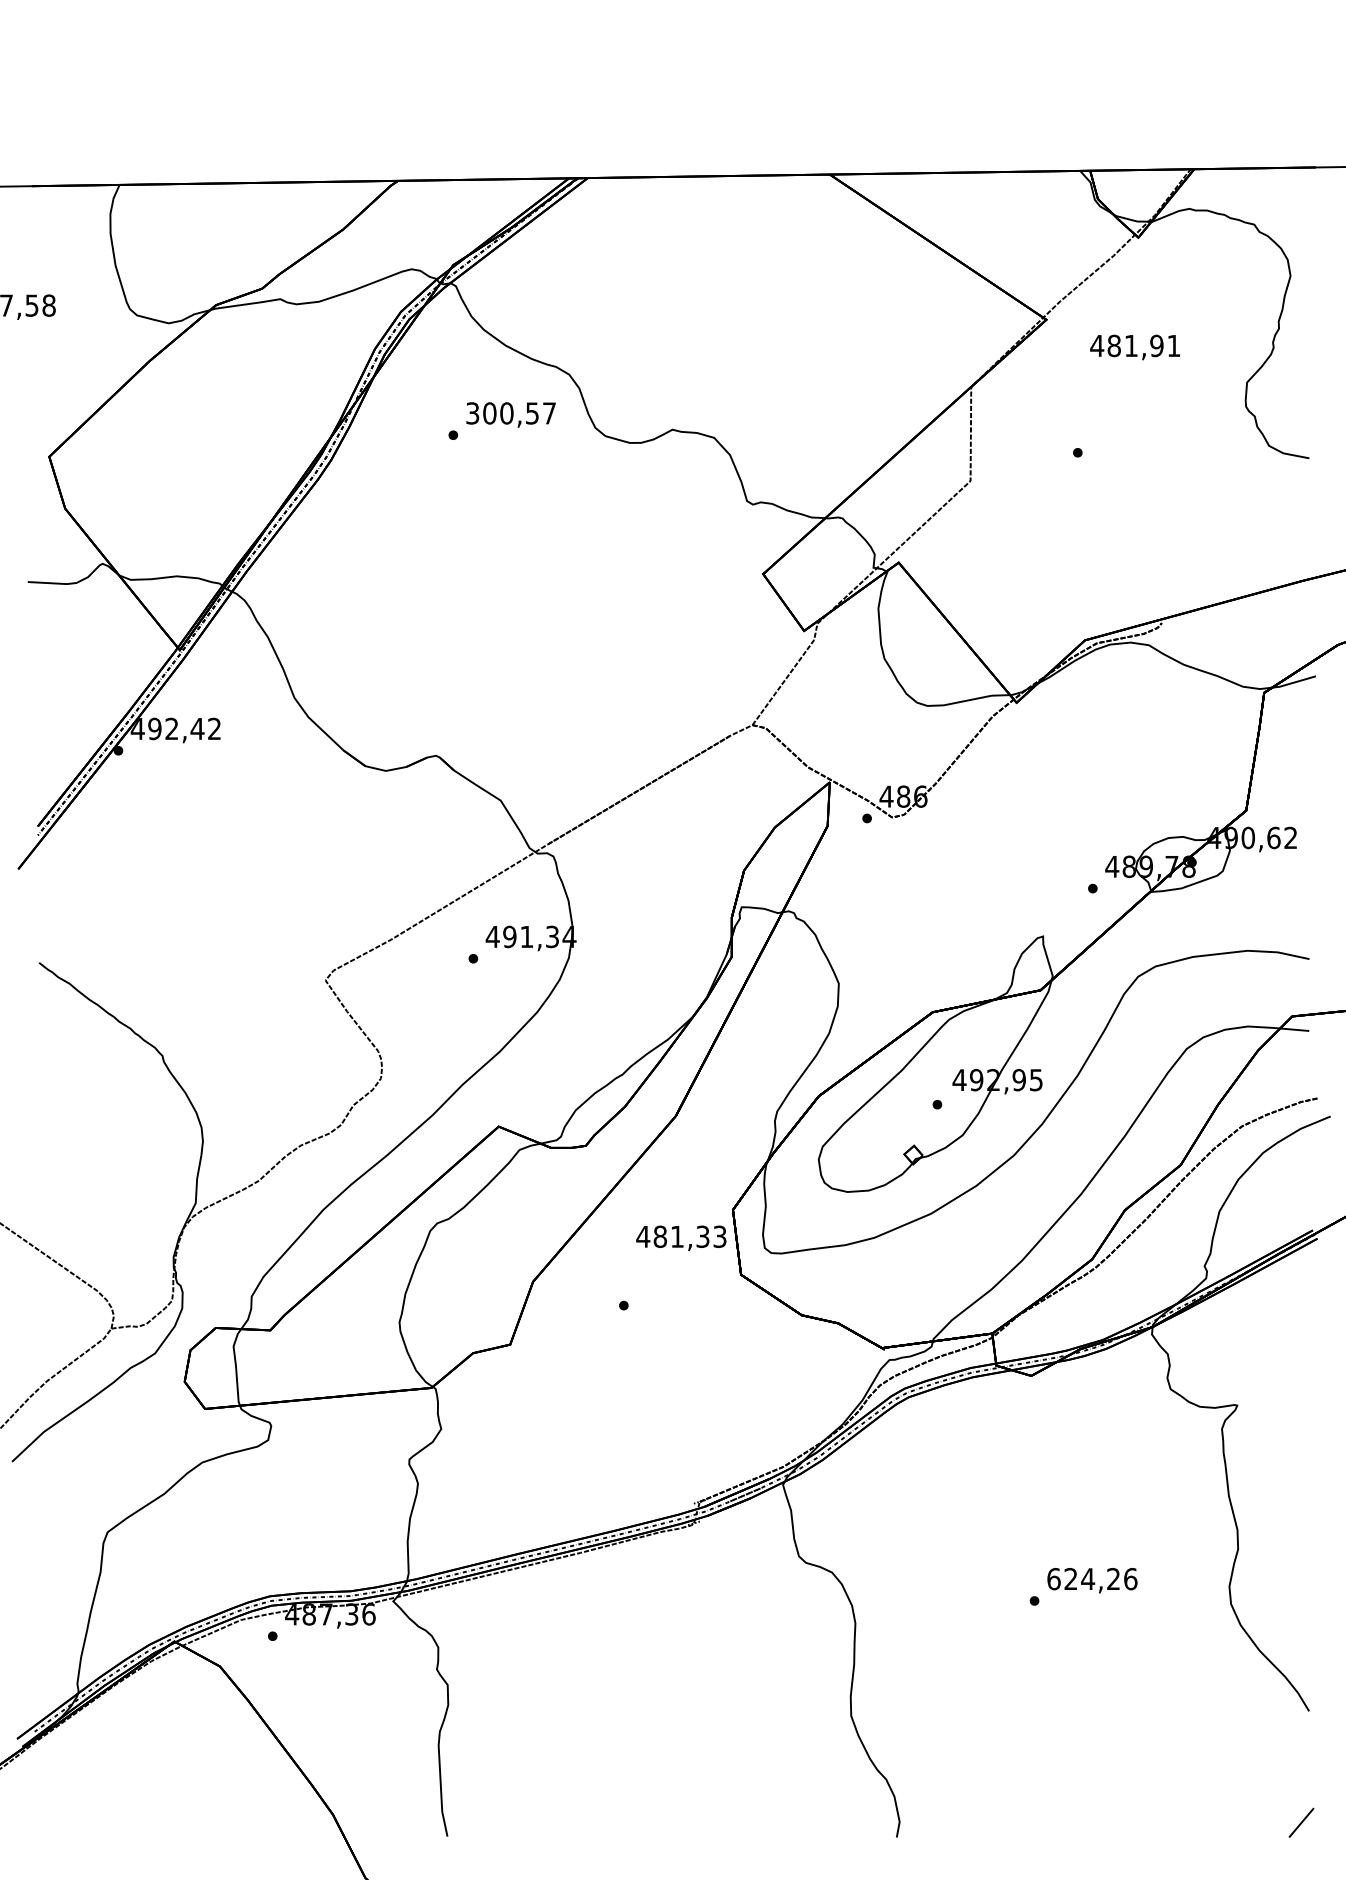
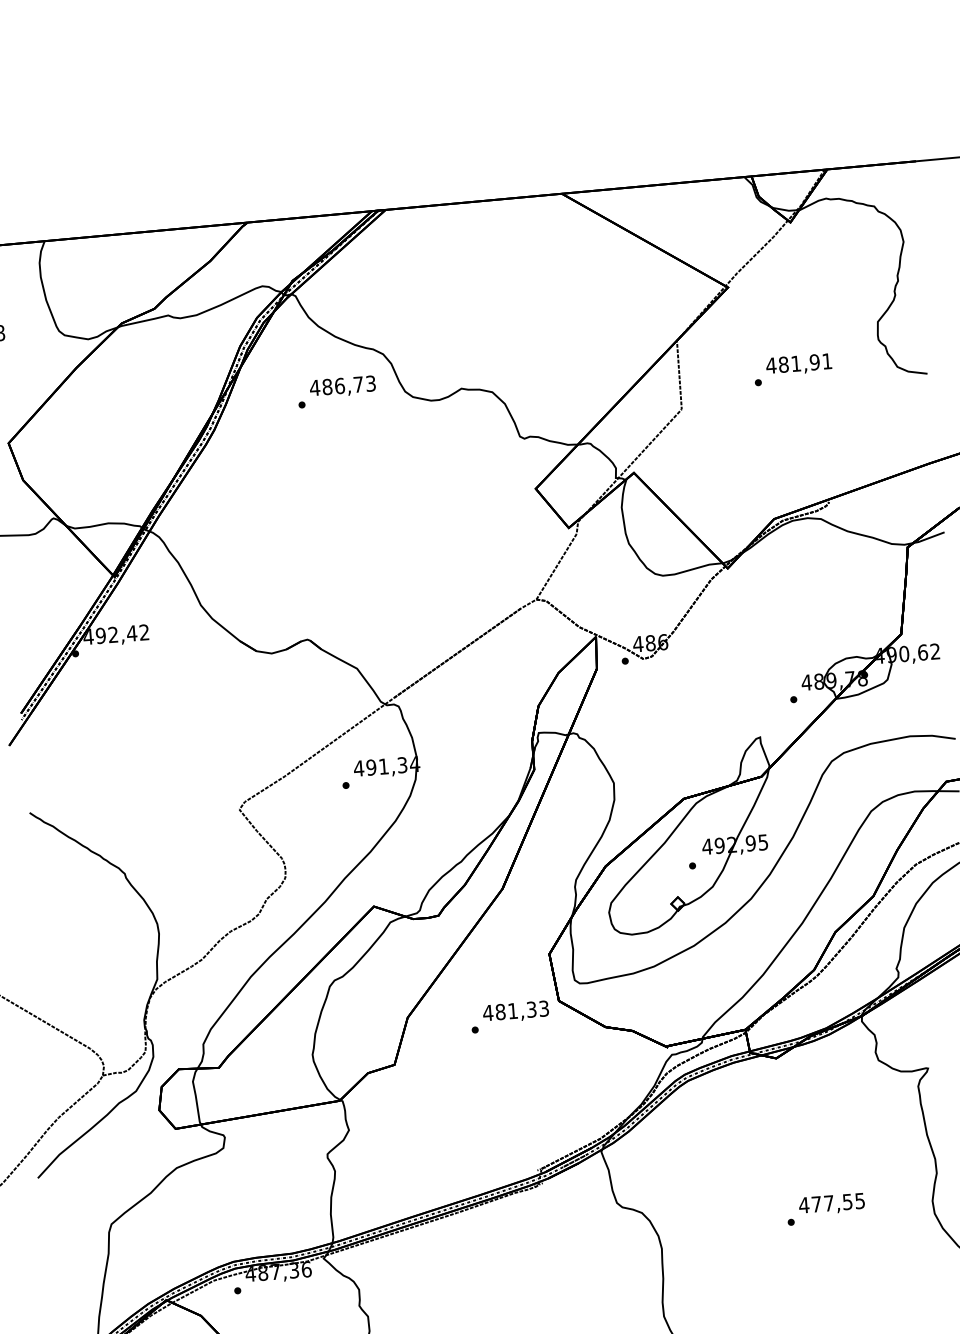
text: (1135, 347) -> (799, 364), moved
text: (510, 413) -> (342, 385), 300,57 -> 486,73
text: (681, 1238) -> (516, 1012), moved
text: (1091, 1579) -> (831, 1203), 624,26 -> 477,55

